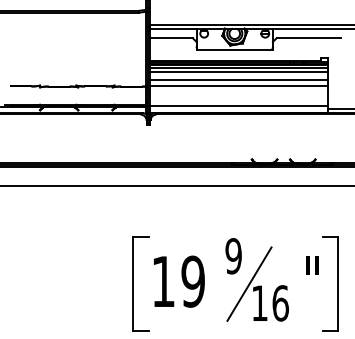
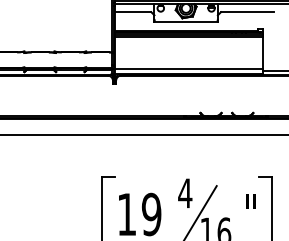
line: (238, 71) -> (189, 39), removed
line: (238, 79) -> (189, 46), removed
line: (238, 85) -> (189, 51), removed
text: (233, 256) -> (185, 193), 9 -> 4

